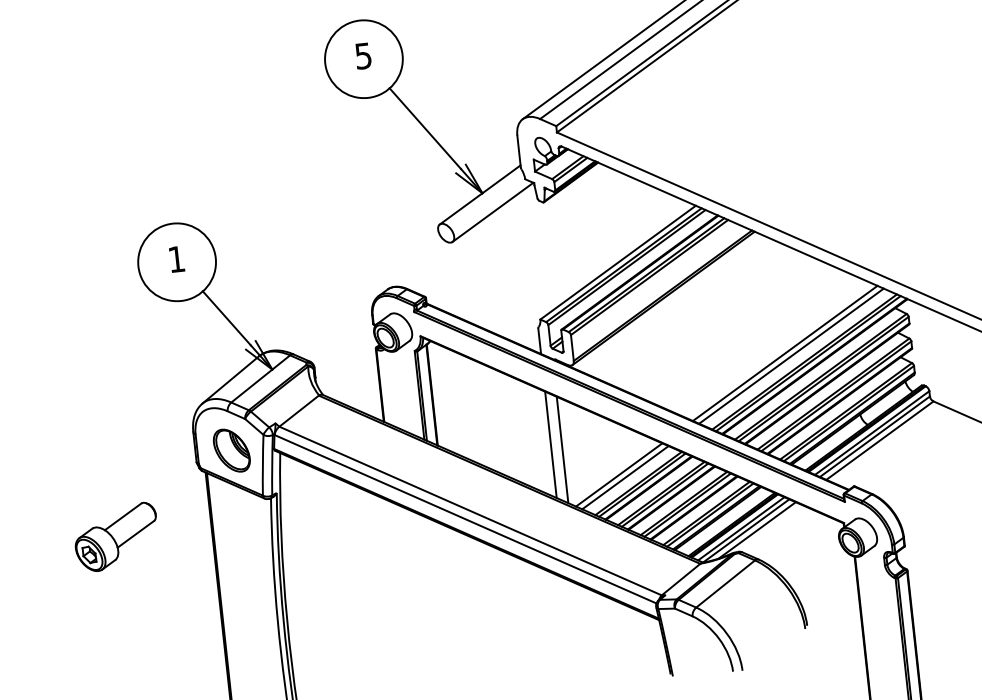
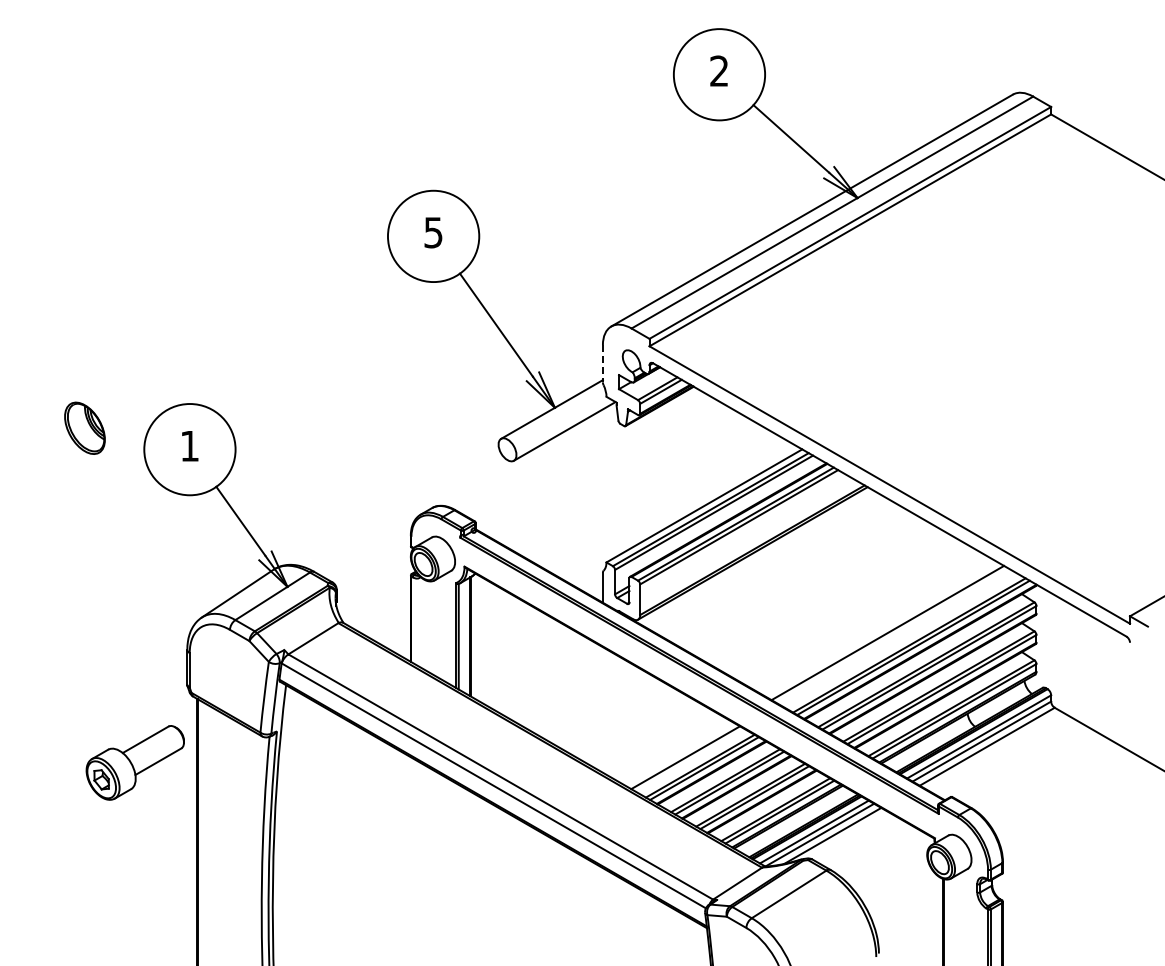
line: (518, 151) -> (602, 363), solid -> dashed
line: (791, 355) -> (894, 636), removed
line: (550, 444) -> (602, 709), removed
part: (231, 450) -> (84, 427), moved
line: (562, 450) -> (615, 717), removed
line: (618, 474) -> (678, 753), removed
part: (115, 537) -> (134, 762), moved

